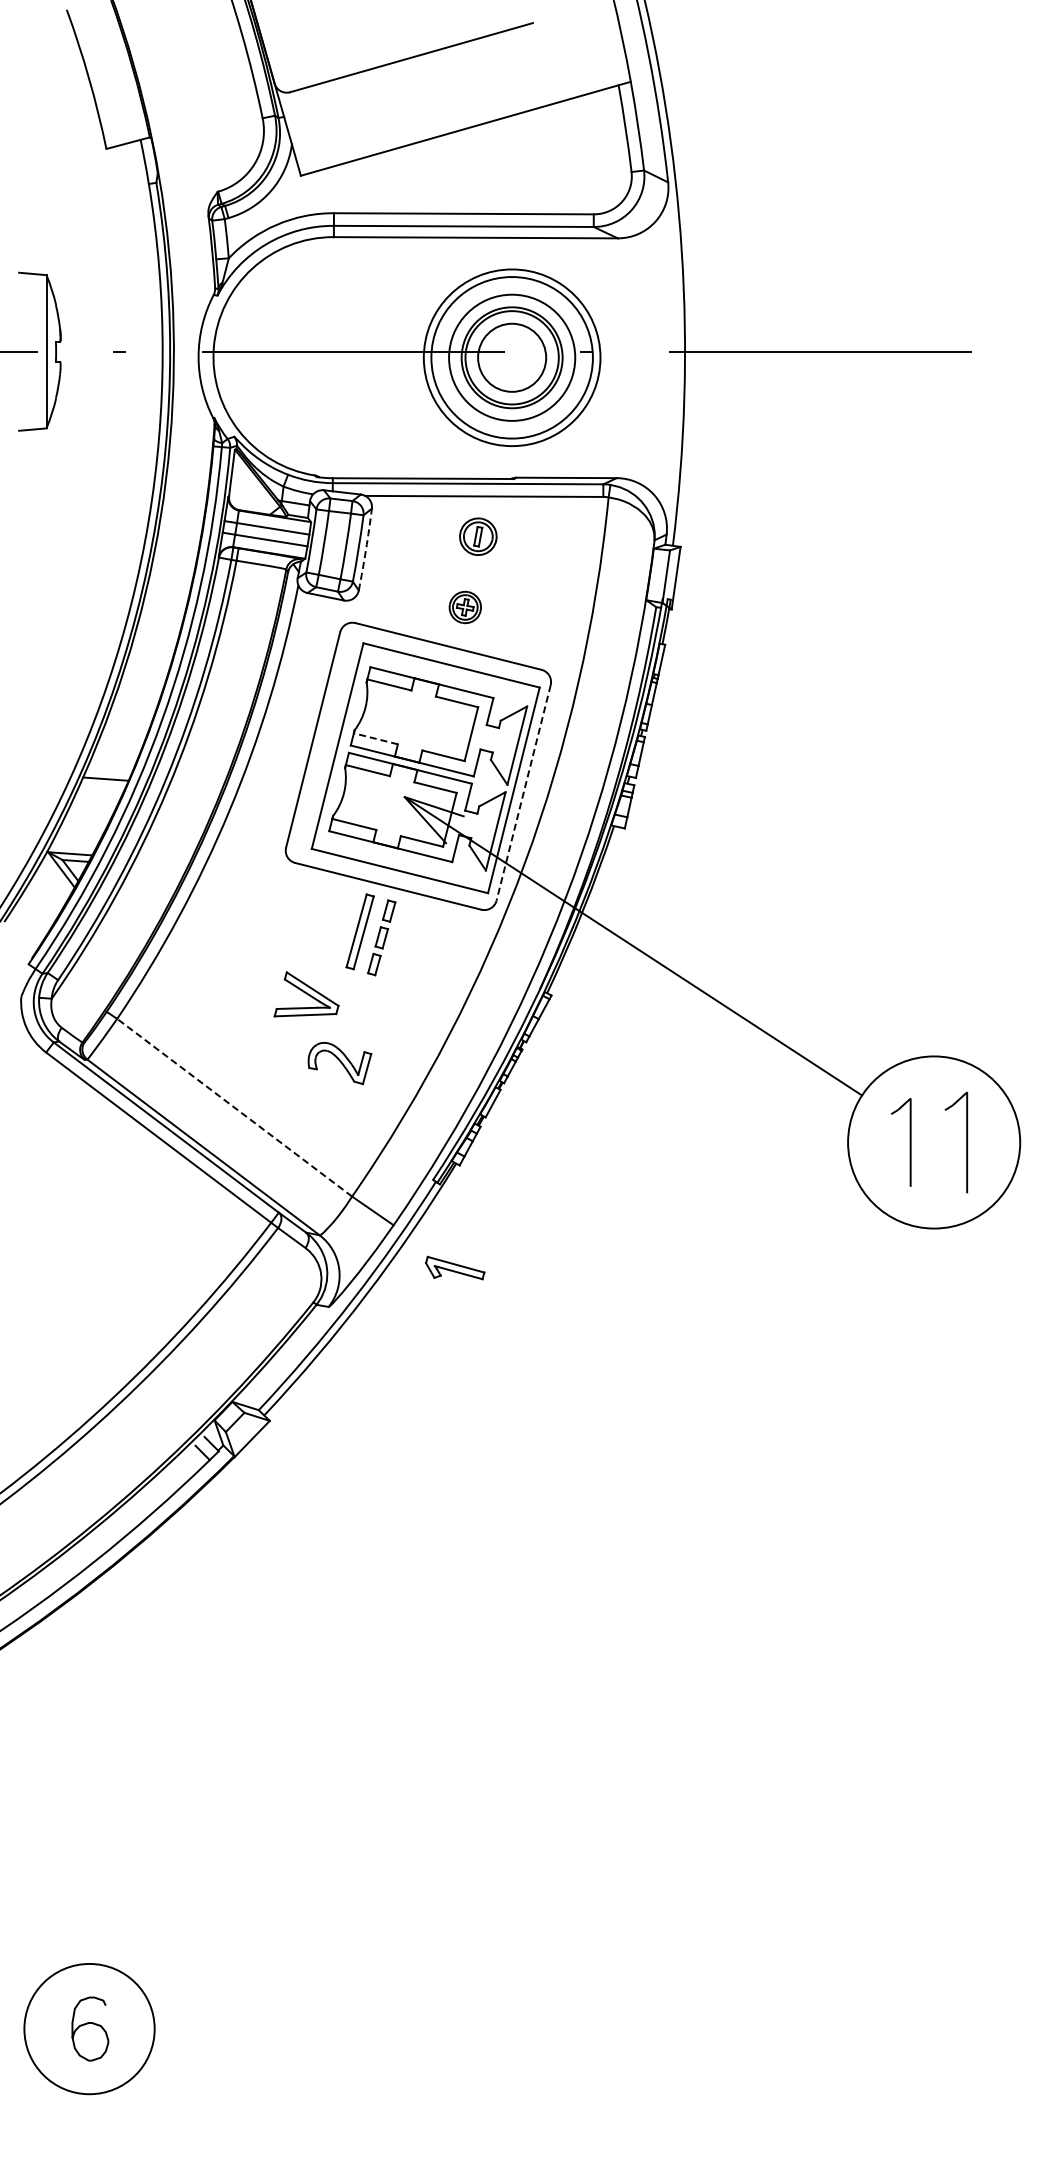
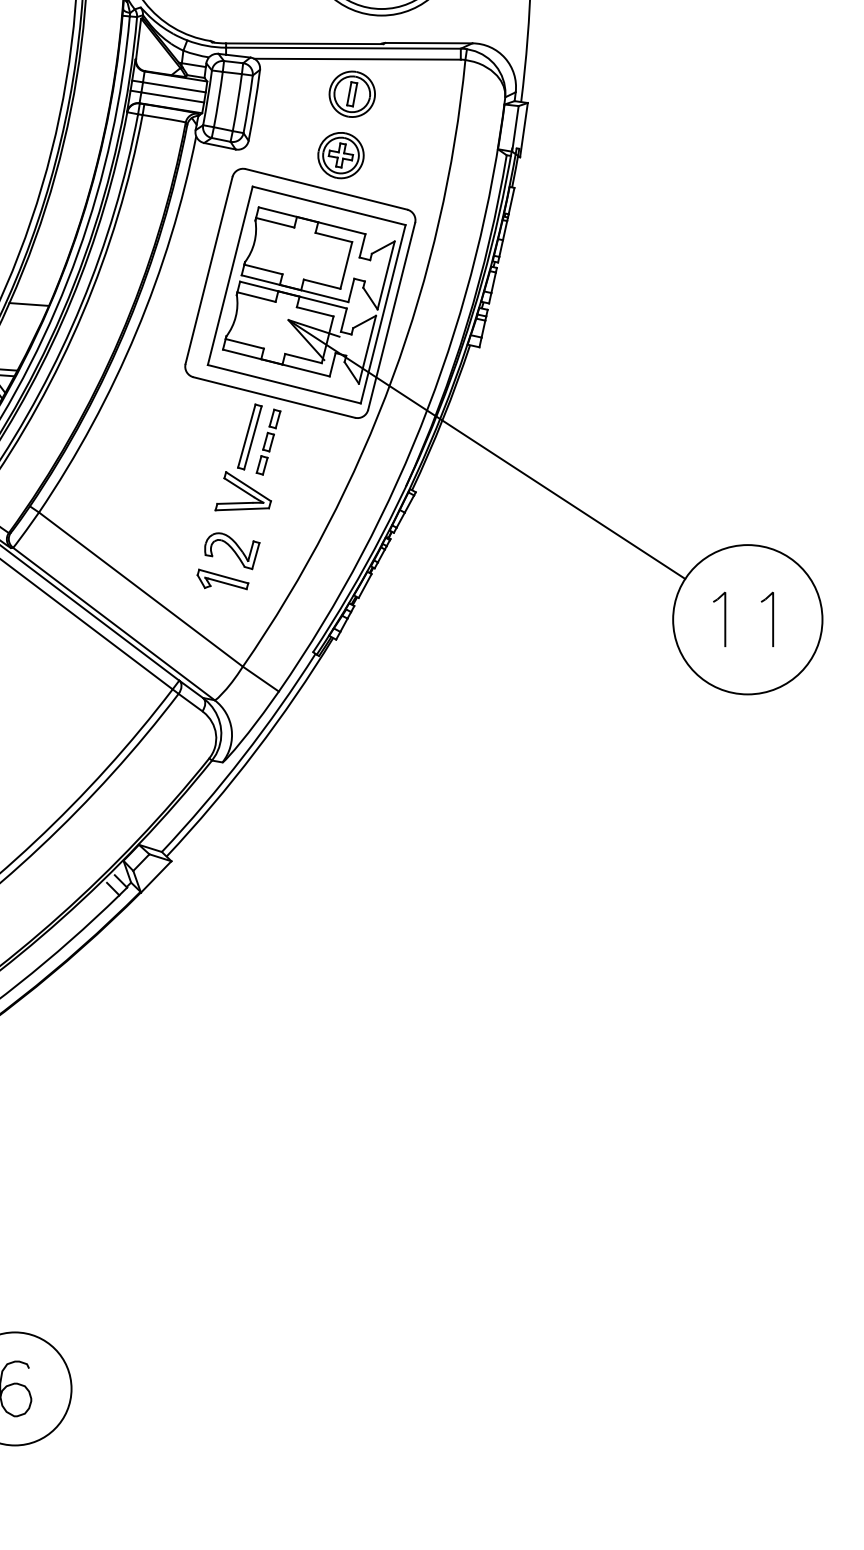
part: (478, 536) -> (352, 93), size x1.43
arc: (366, 549) -> (255, 105), dashed -> solid
part: (465, 607) -> (341, 155), size x1.67
line: (375, 738) -> (263, 269), dashed -> solid
line: (523, 793) -> (391, 316), dashed -> solid
part: (306, 994) -> (243, 491), moved
line: (234, 1107) -> (140, 589), dashed -> solid
part: (901, 1141) -> (719, 618), size x0.71
part: (956, 1141) -> (767, 618), size x0.62
part: (455, 1267) -> (223, 578), moved

